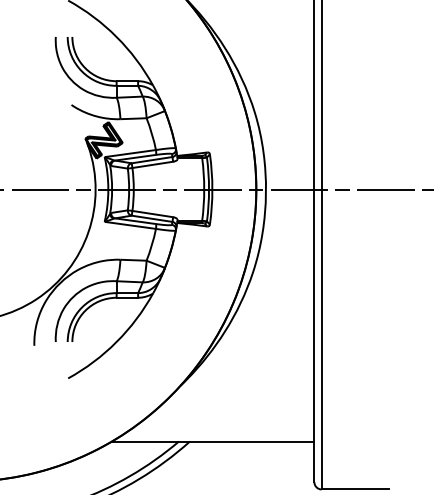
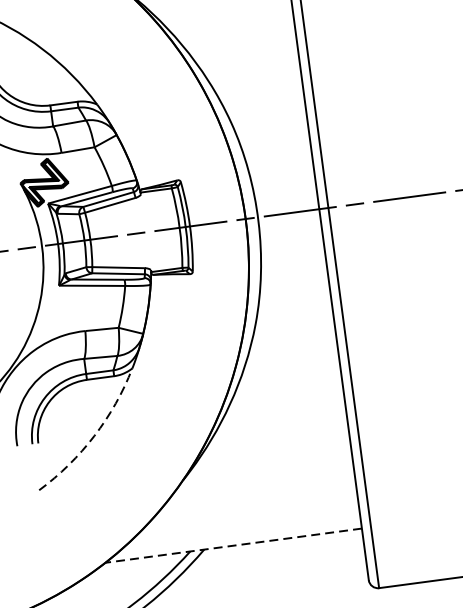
arc: (116, 342) -> (94, 436), solid -> dashed
line: (212, 441) -> (232, 545), solid -> dashed

